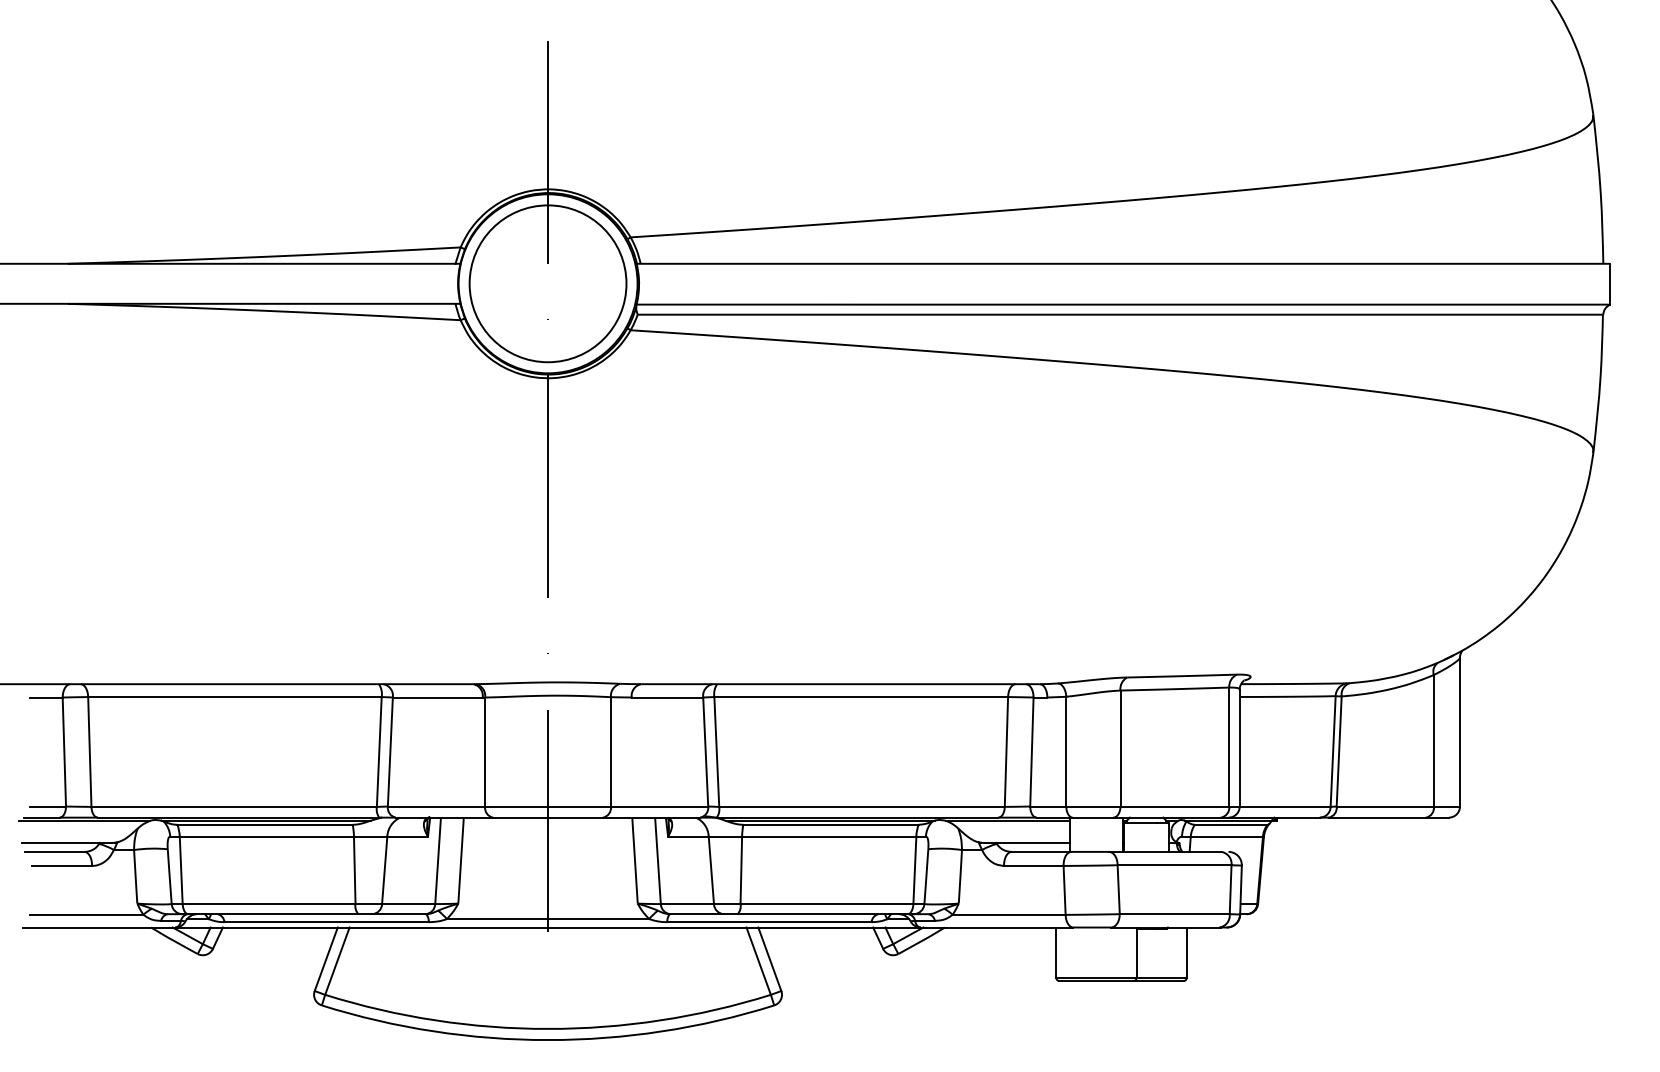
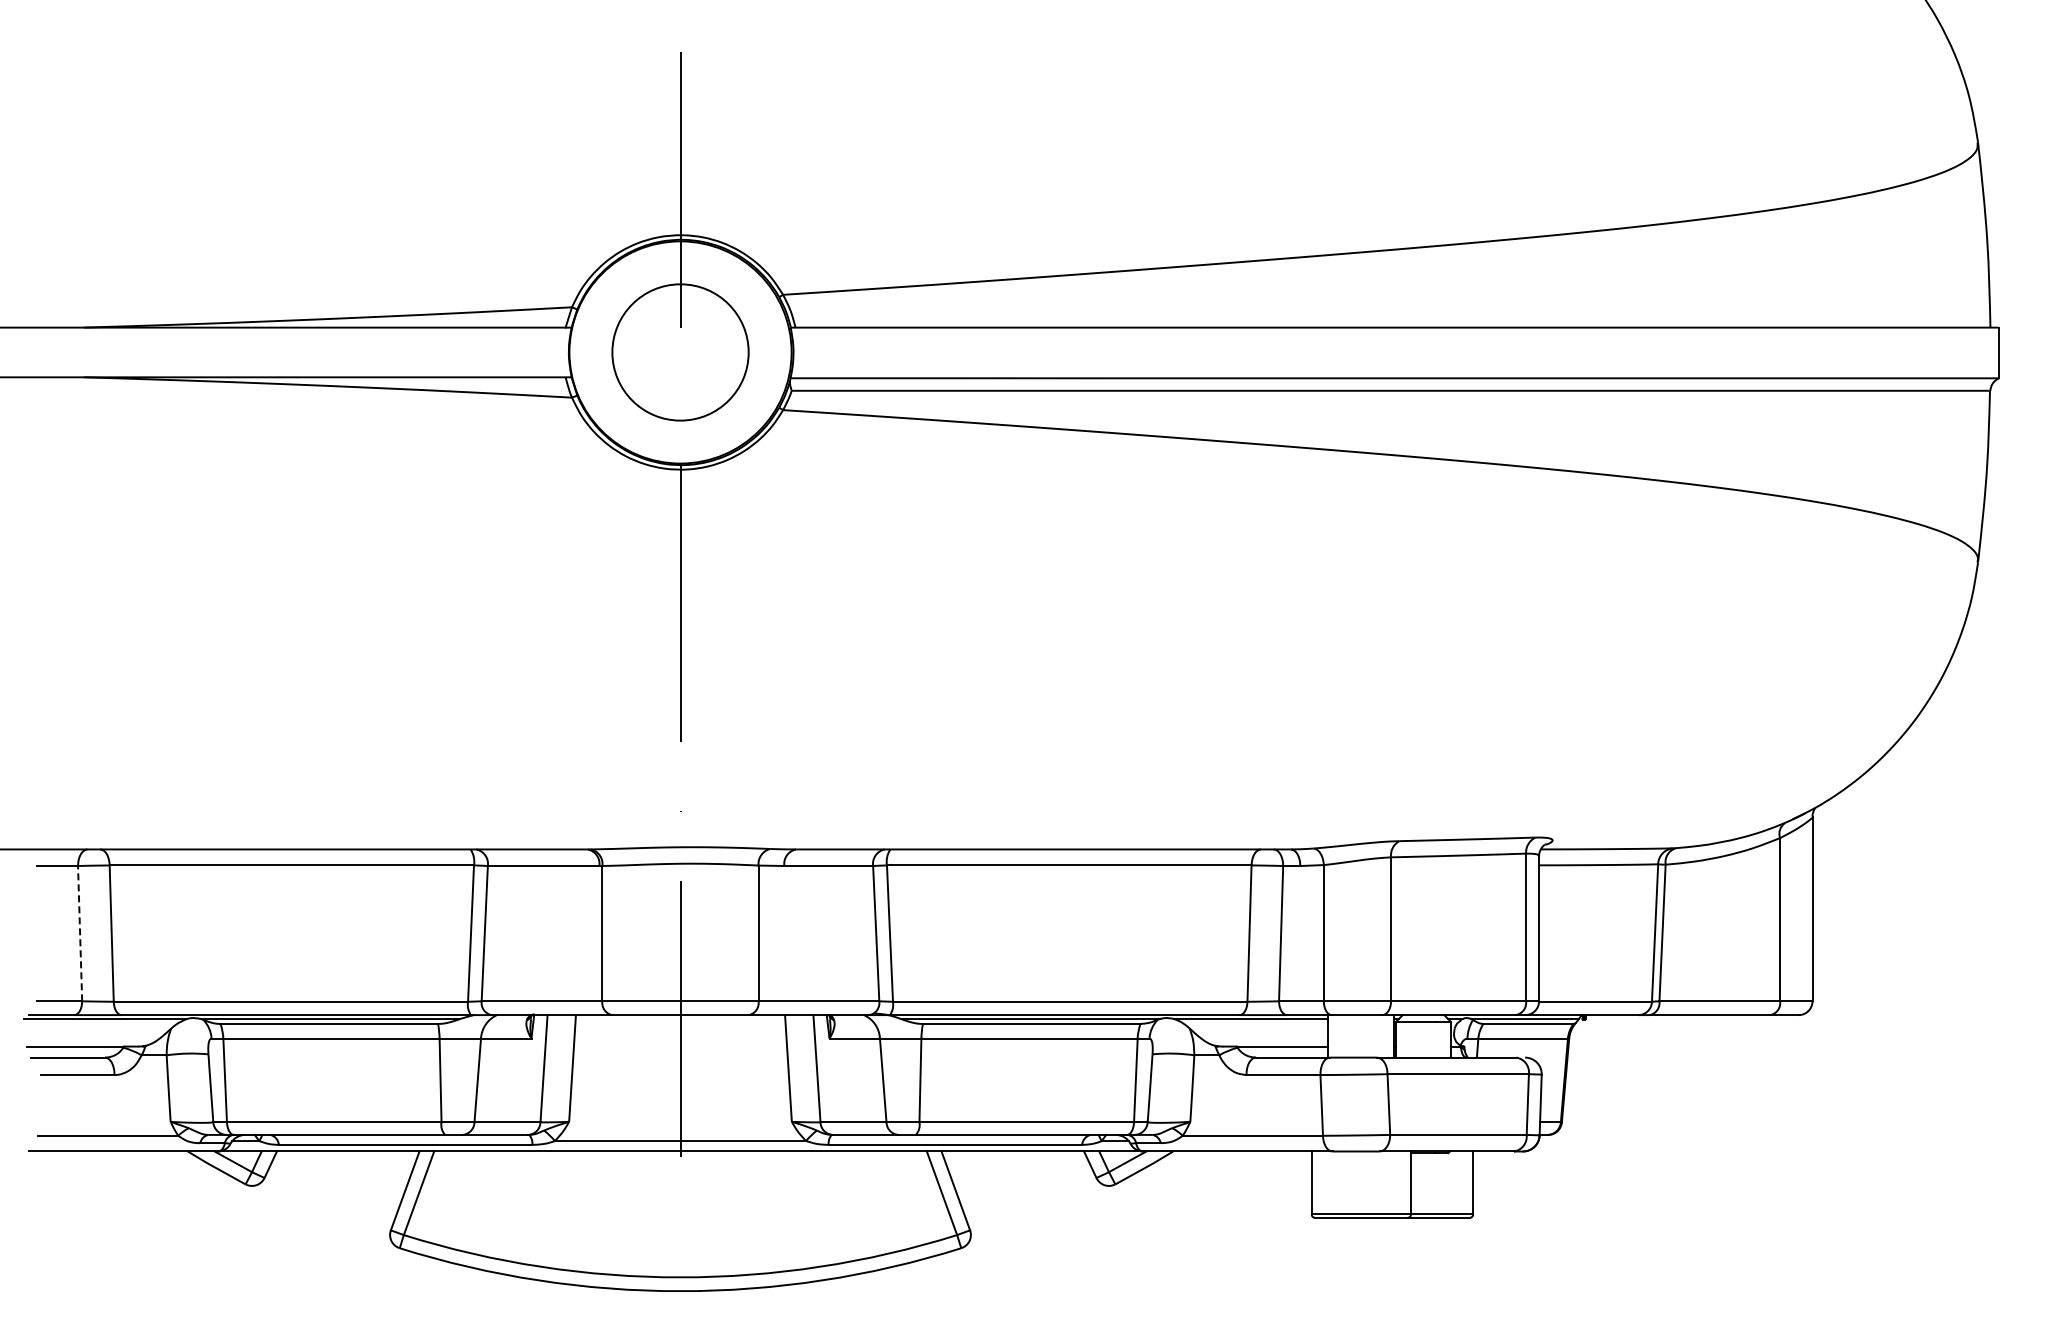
circle: (548, 283) -> (680, 352), size x0.7
line: (64, 751) -> (80, 933), solid -> dashed

